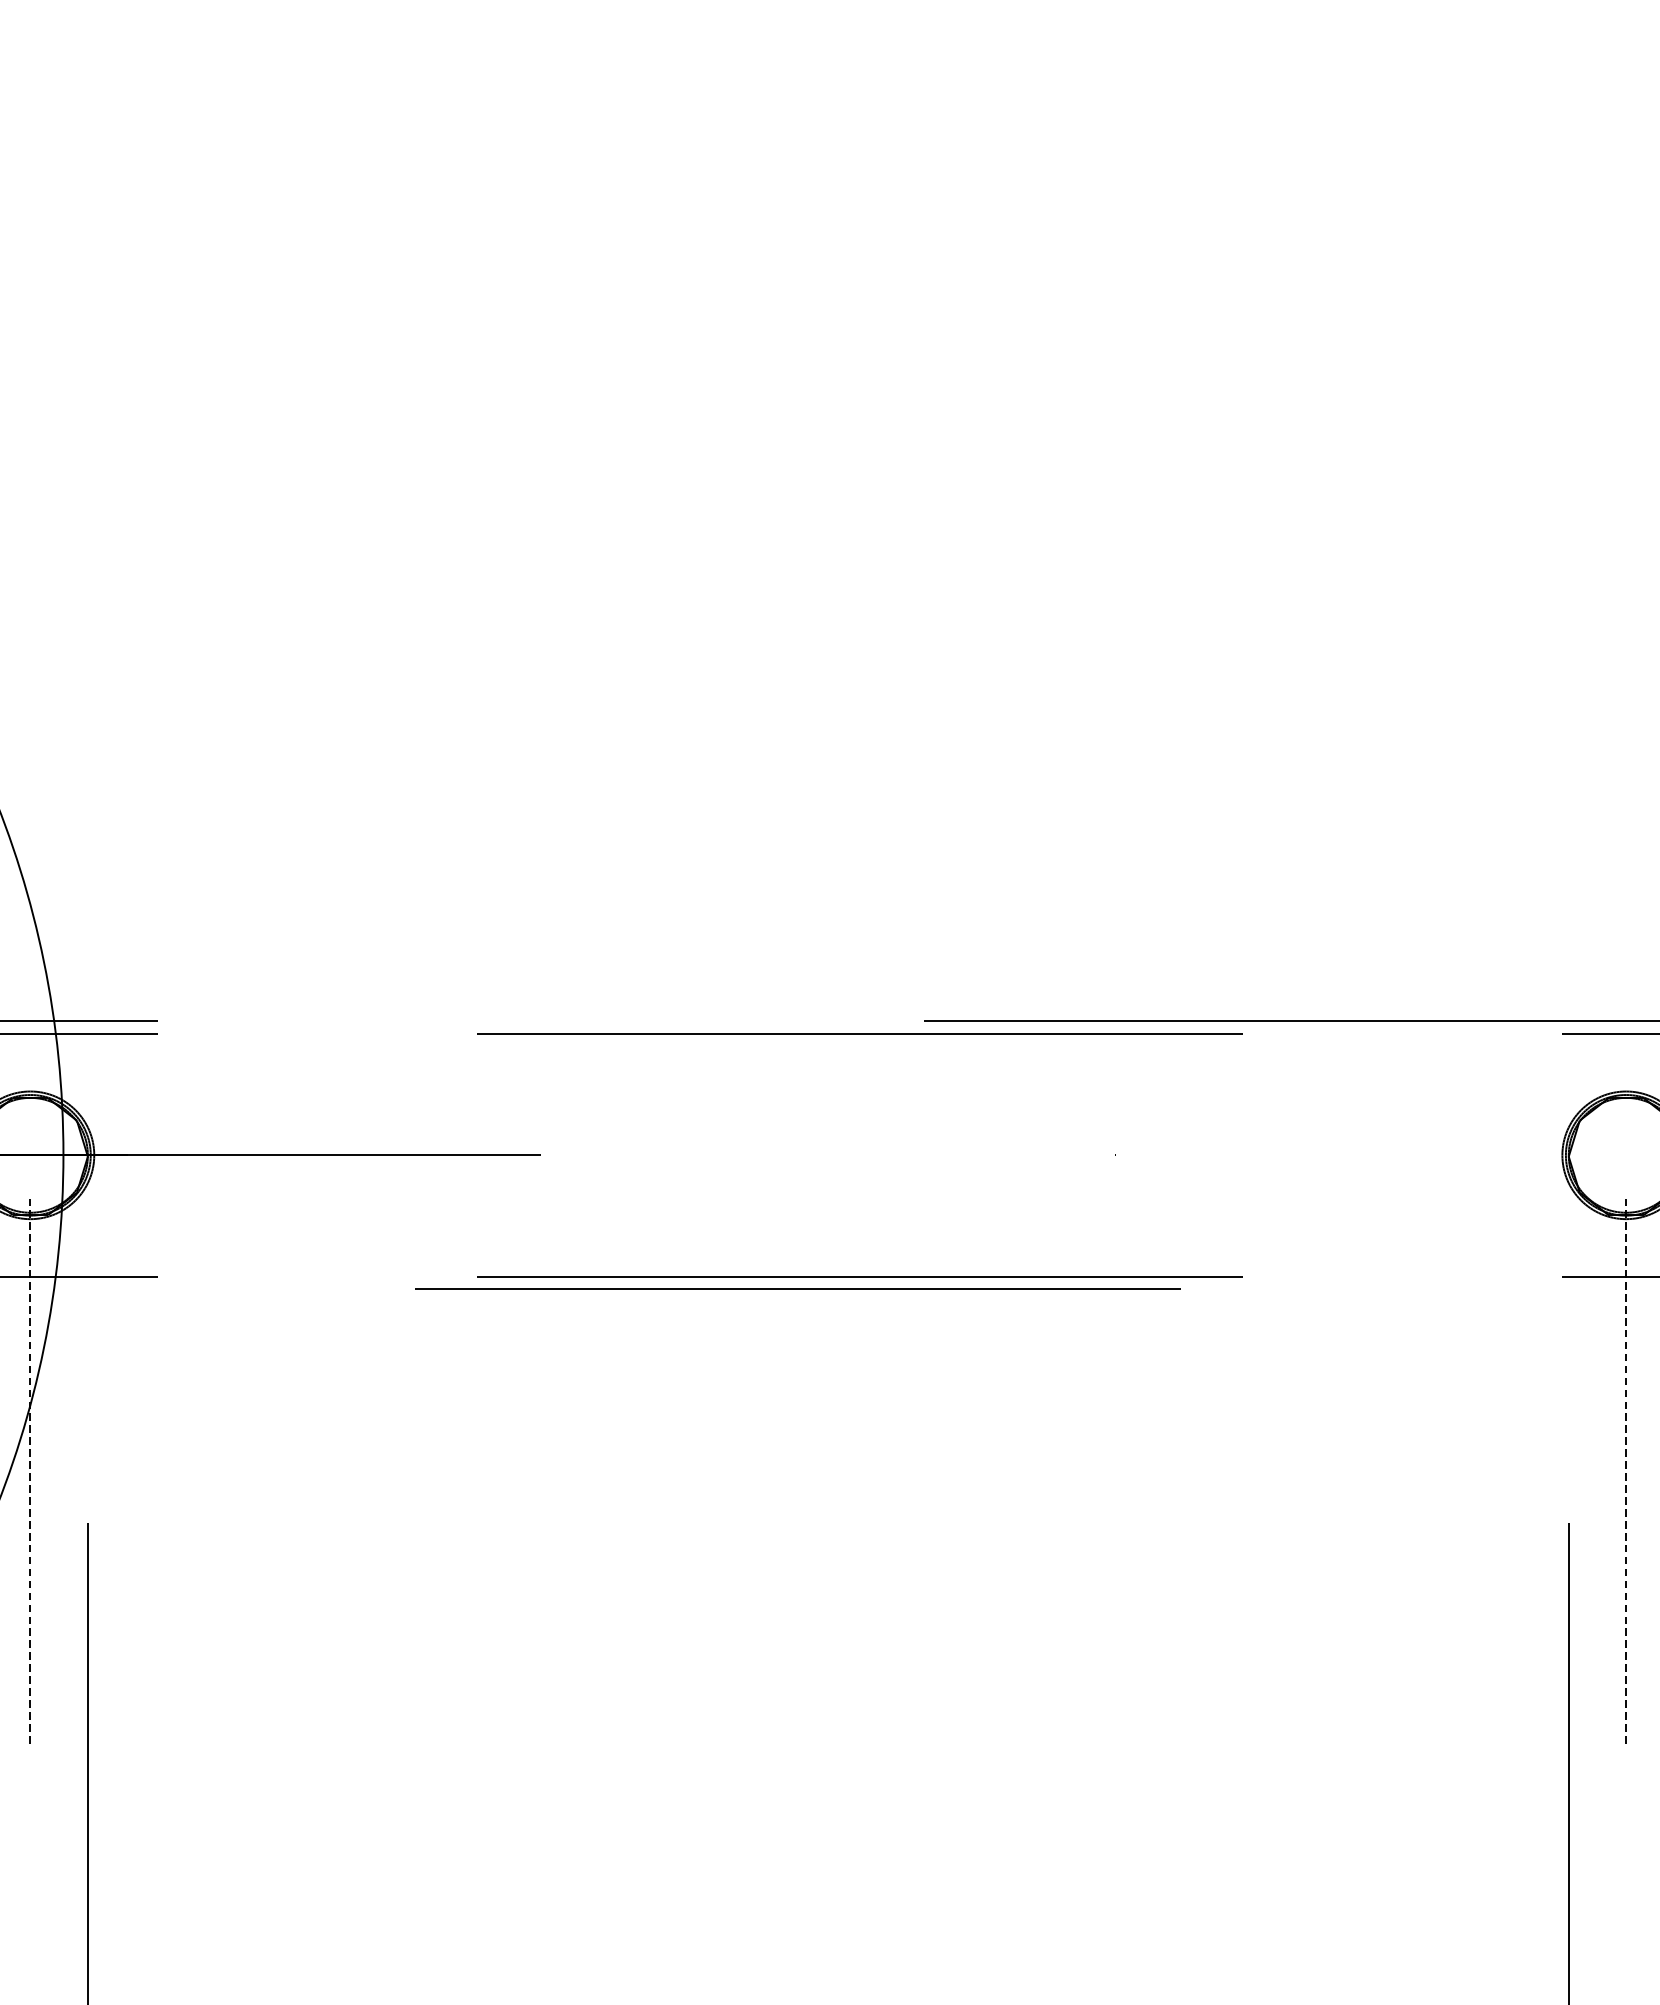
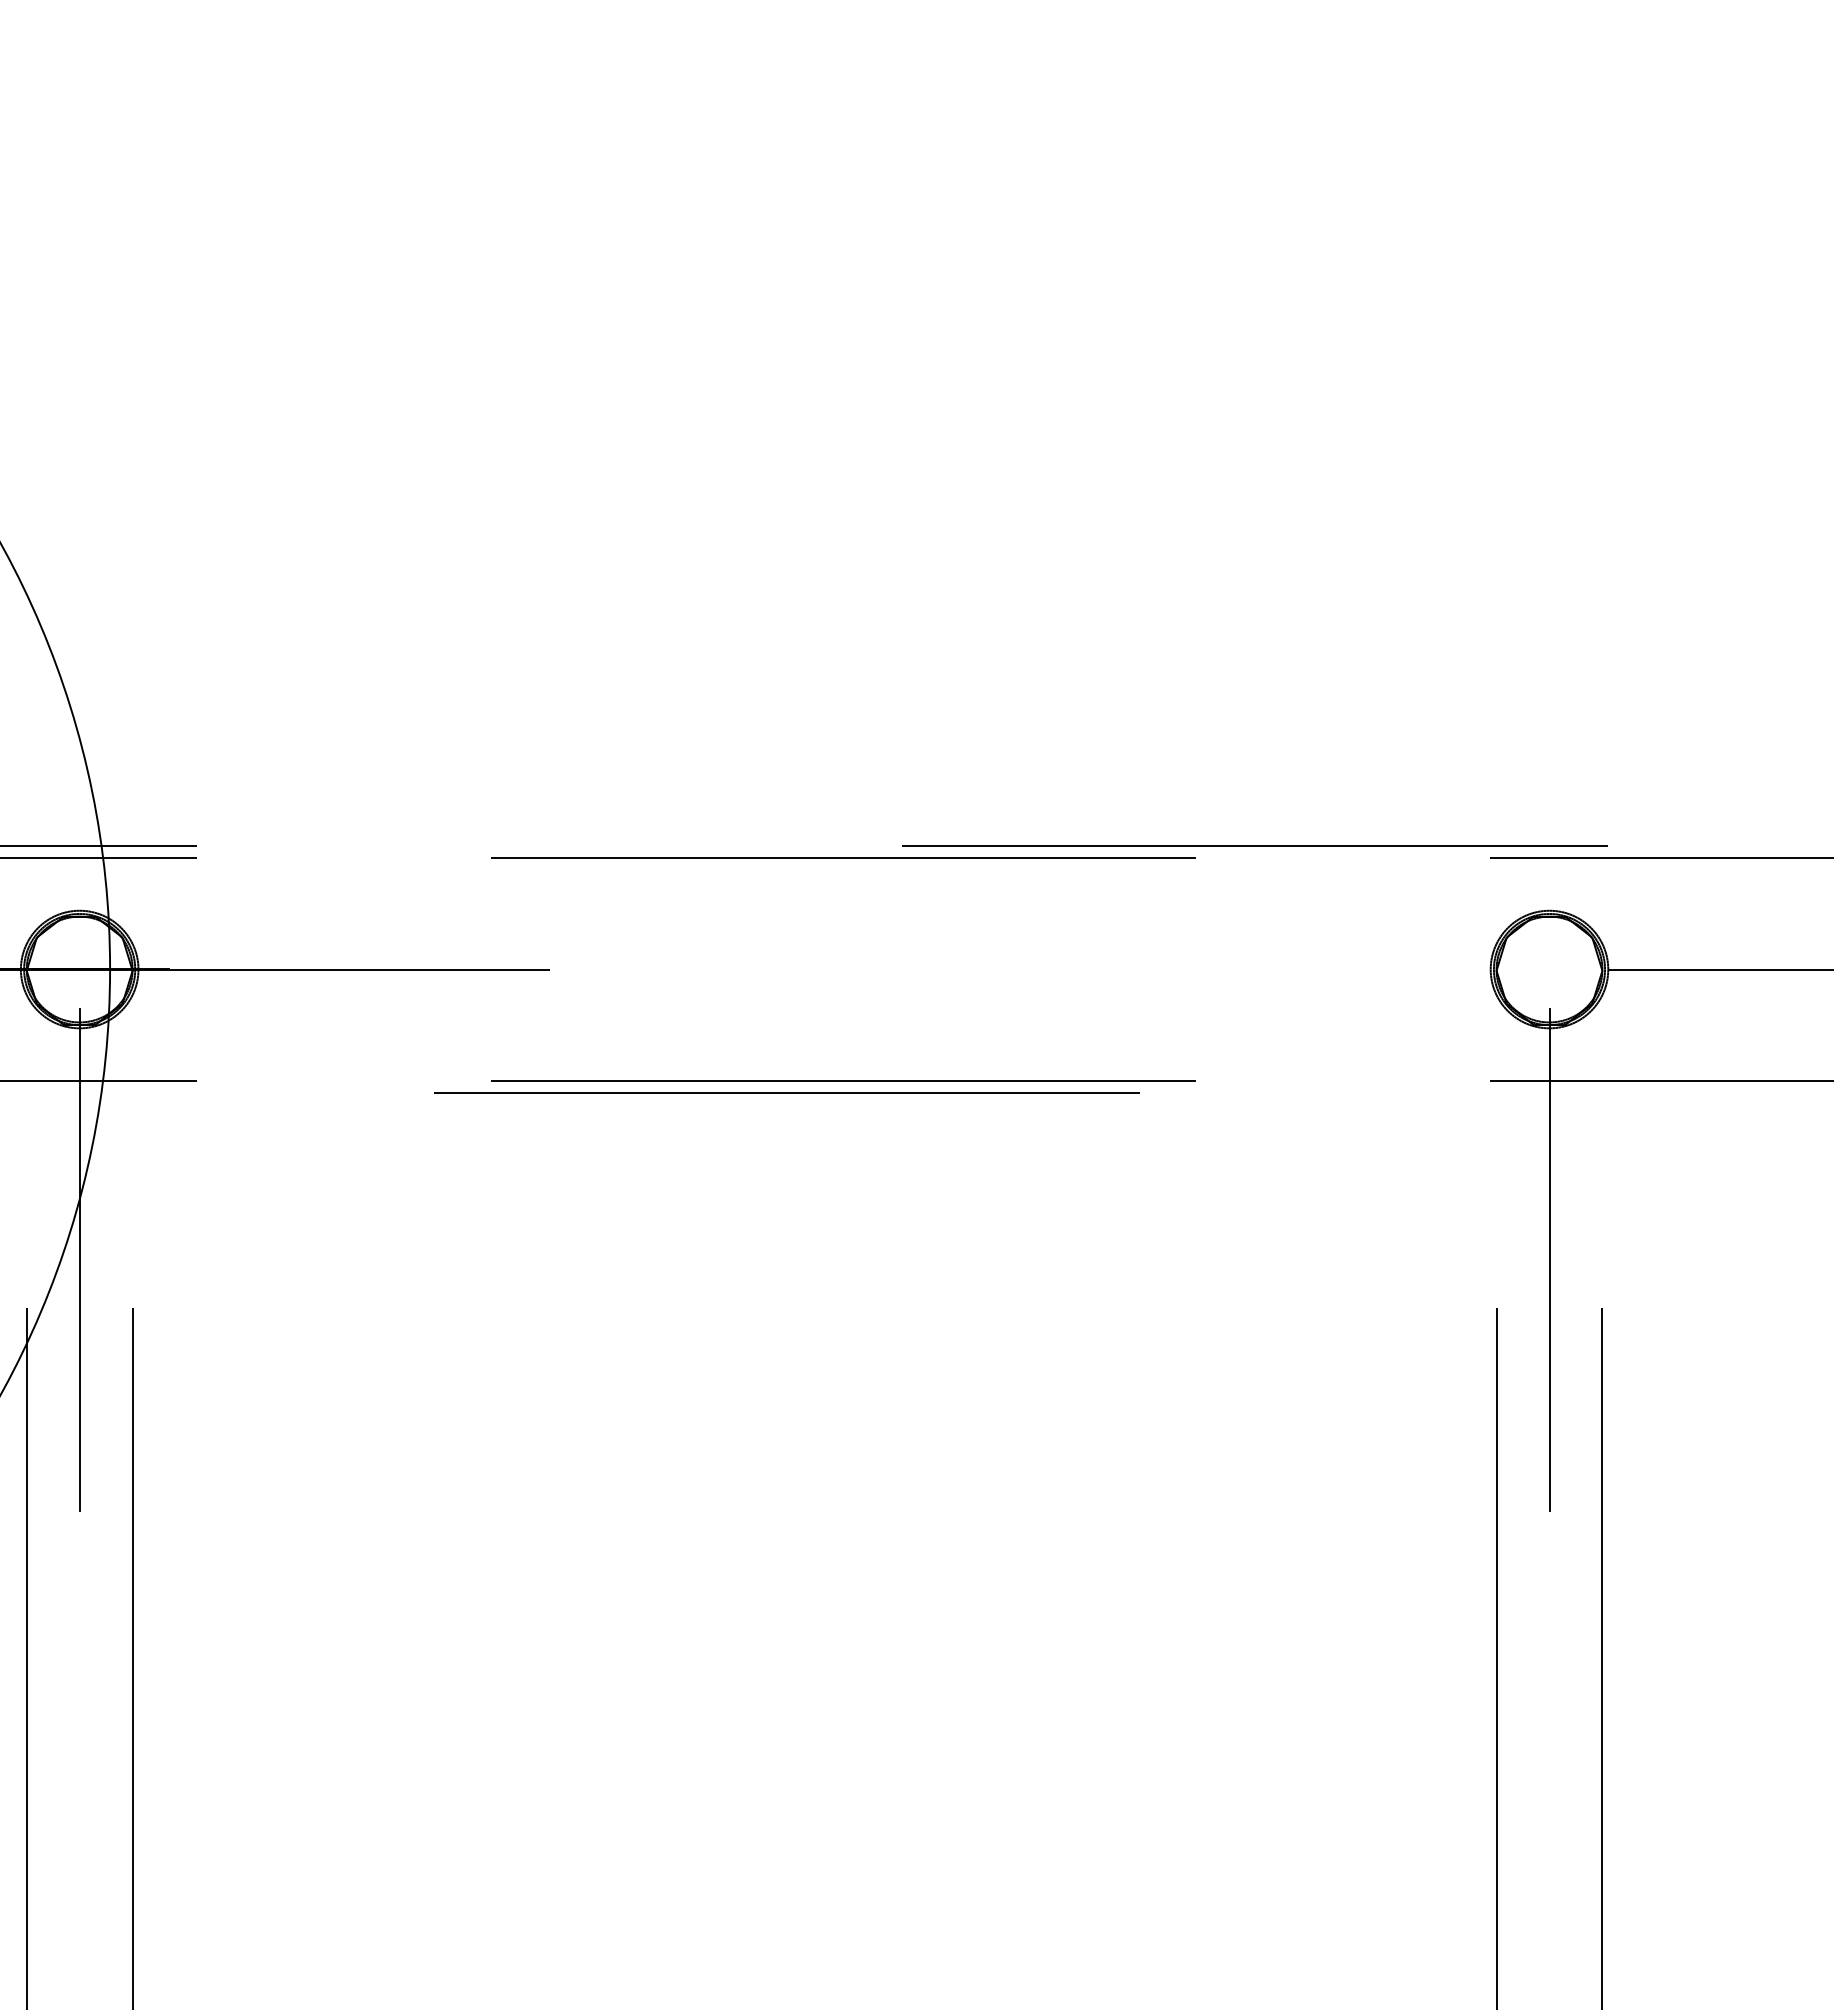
line: (30, 1470) -> (79, 1259), dashed -> solid
line: (1626, 1470) -> (1549, 1259), dashed -> solid

